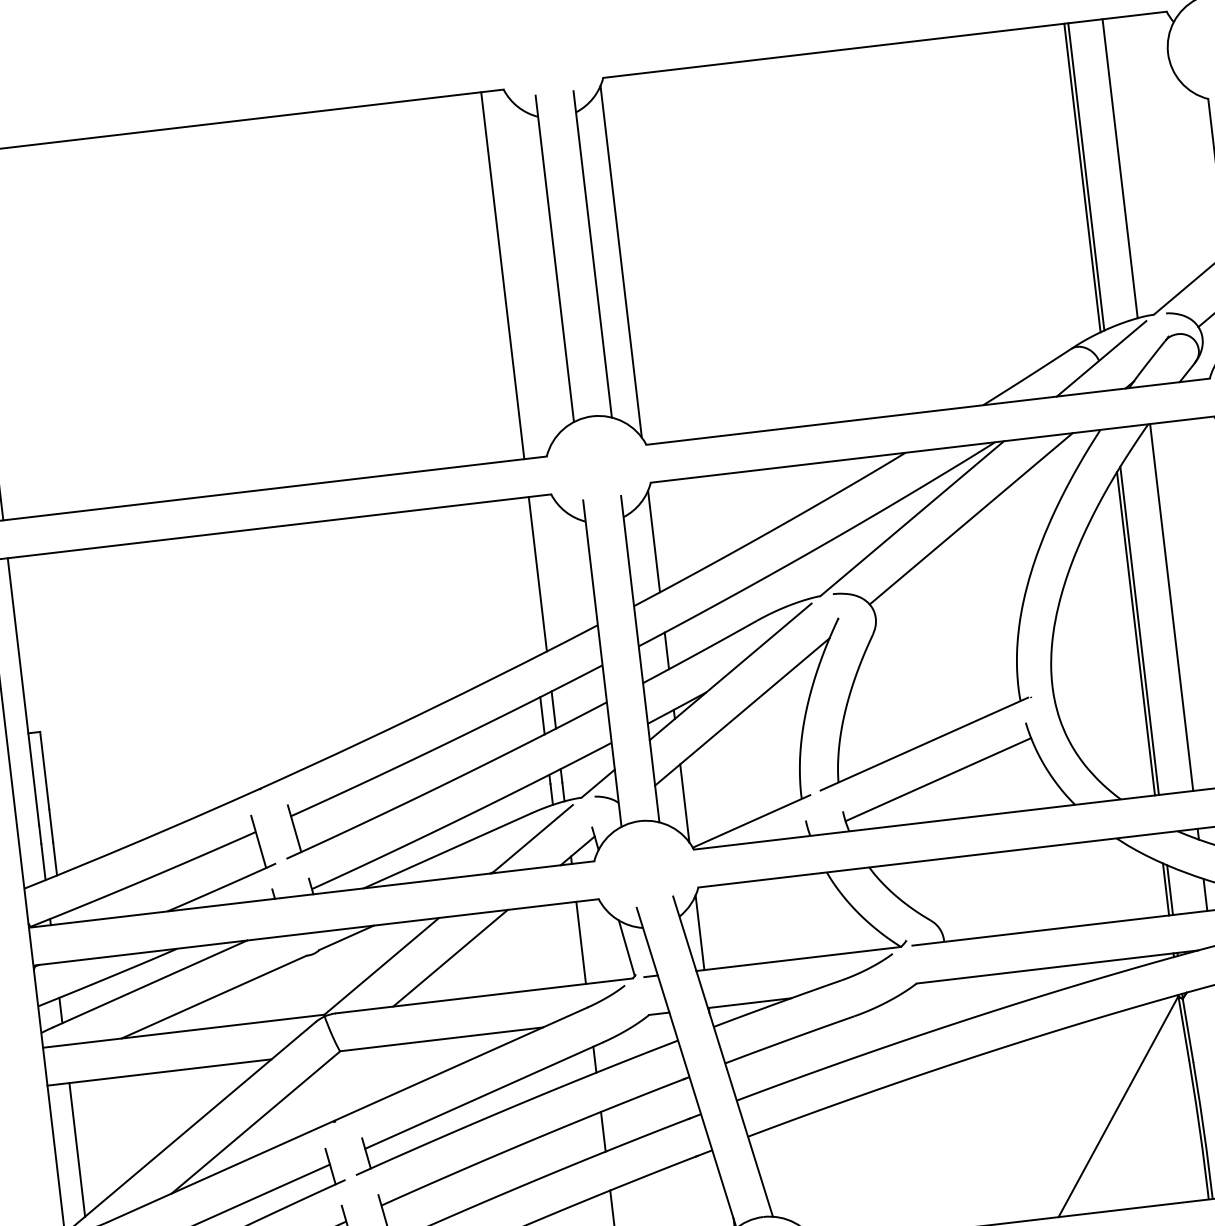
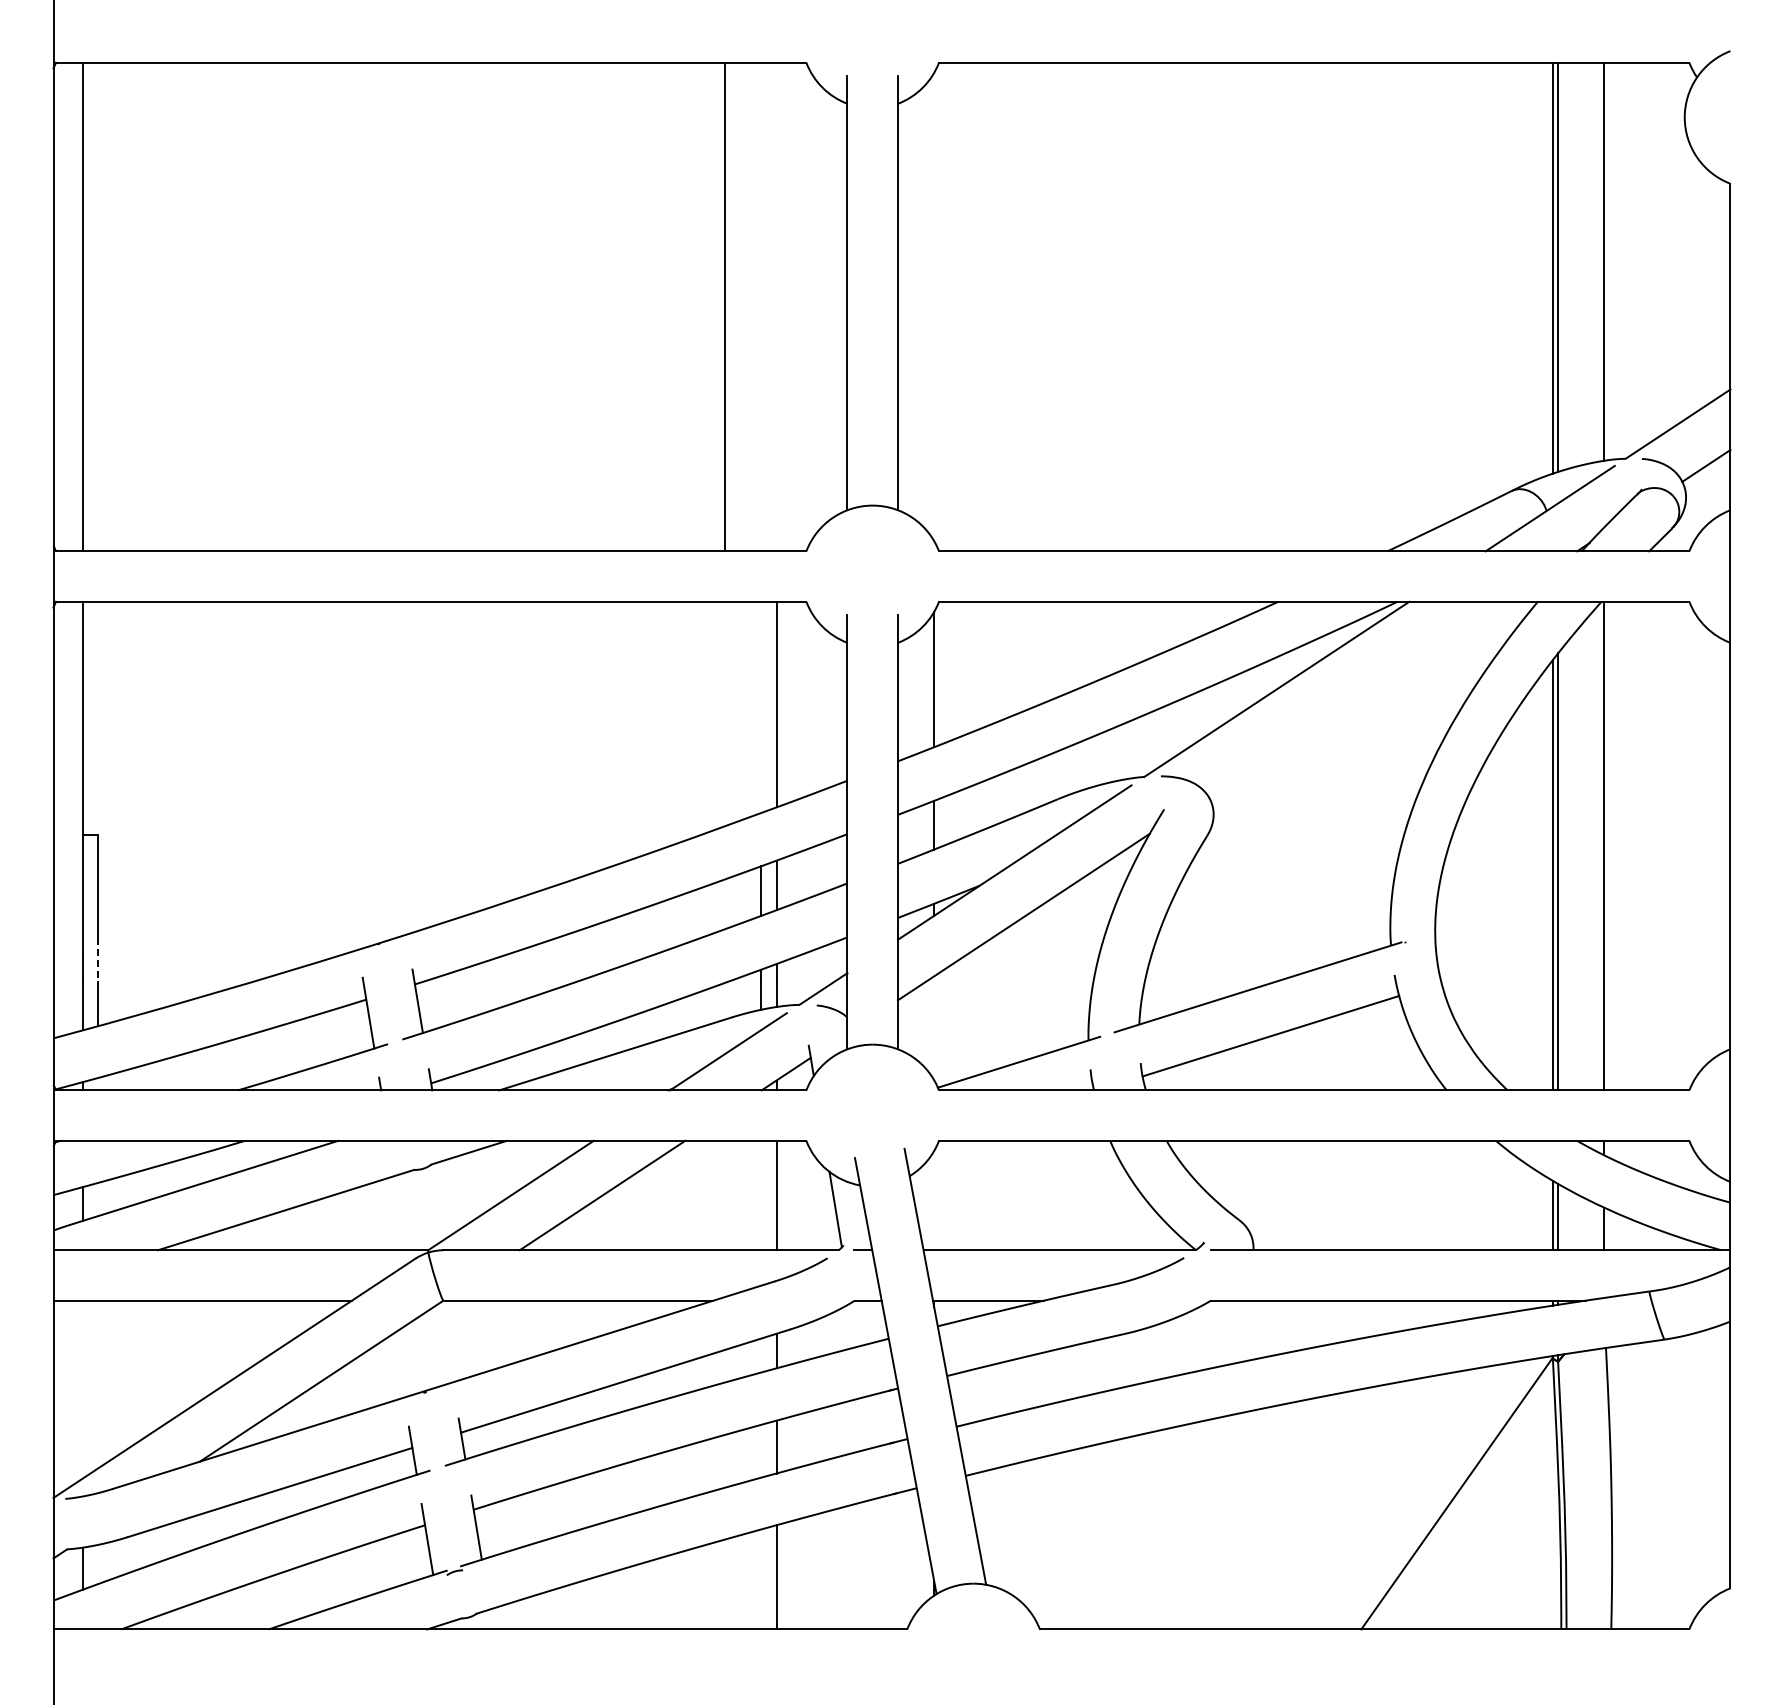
line: (621, 261) -> (934, 306), removed
line: (502, 275) -> (724, 306), moved
line: (970, 518) -> (1353, 698), removed
line: (685, 803) -> (934, 1028), removed
line: (51, 826) -> (98, 960), solid -> dashed
line: (700, 932) -> (934, 1200), removed
line: (77, 1149) -> (82, 1389), removed

